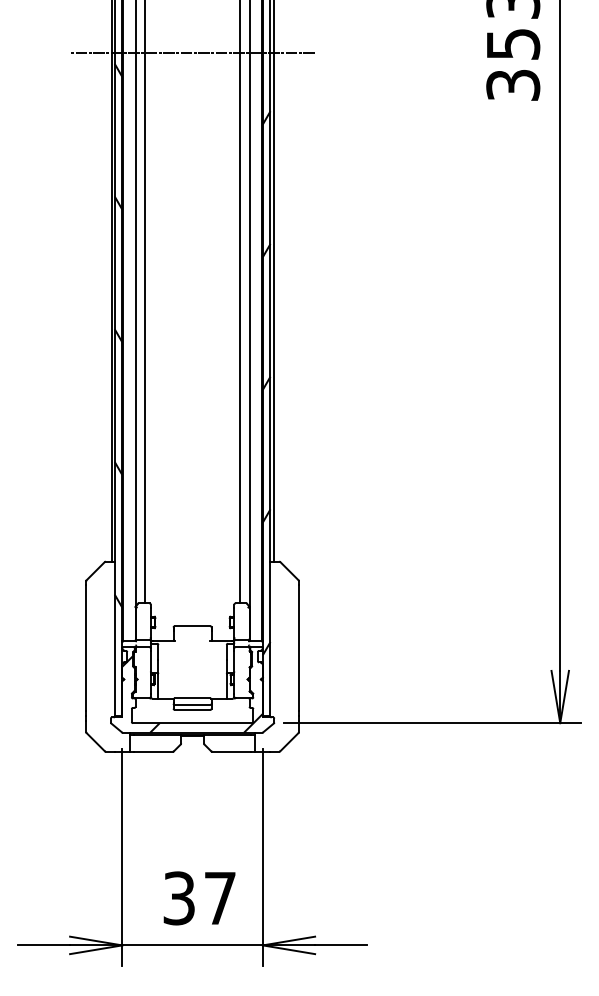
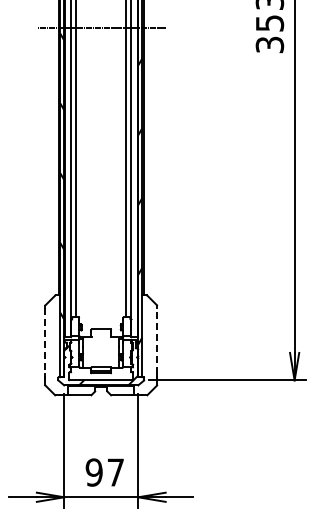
line: (86, 647) -> (45, 340), solid -> dashed
line: (299, 647) -> (157, 340), solid -> dashed
text: (177, 898) -> (93, 472), 37 -> 97

